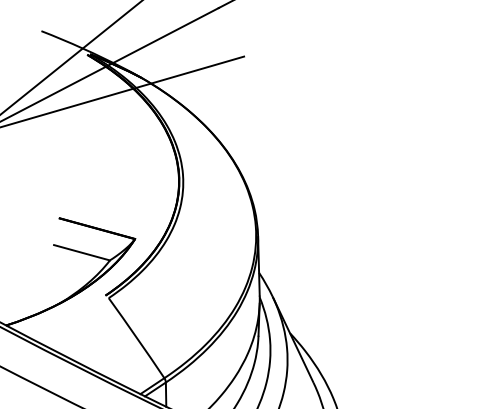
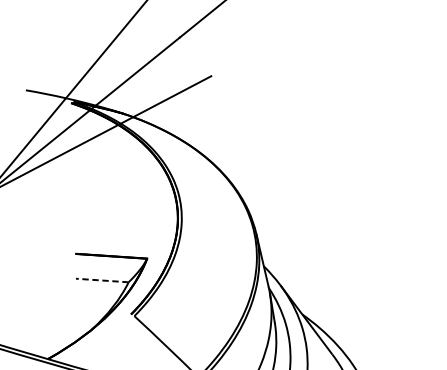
line: (82, 252) -> (102, 280), solid -> dashed

